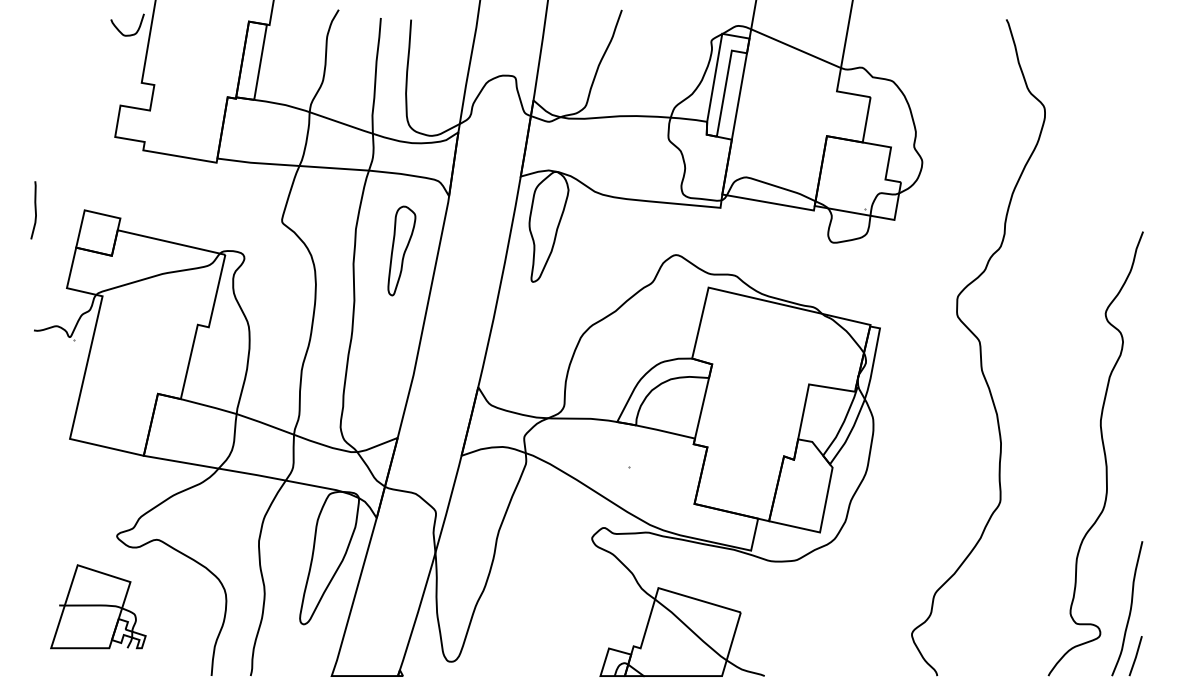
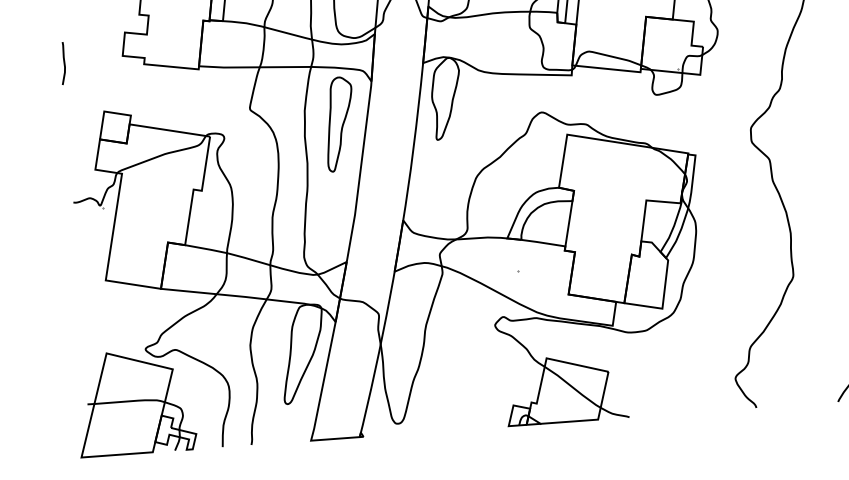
curve: (34, 210) -> (63, 63), moved
part: (401, 250) -> (339, 123), size x1.43
part: (98, 606) -> (135, 402), size x1.67

